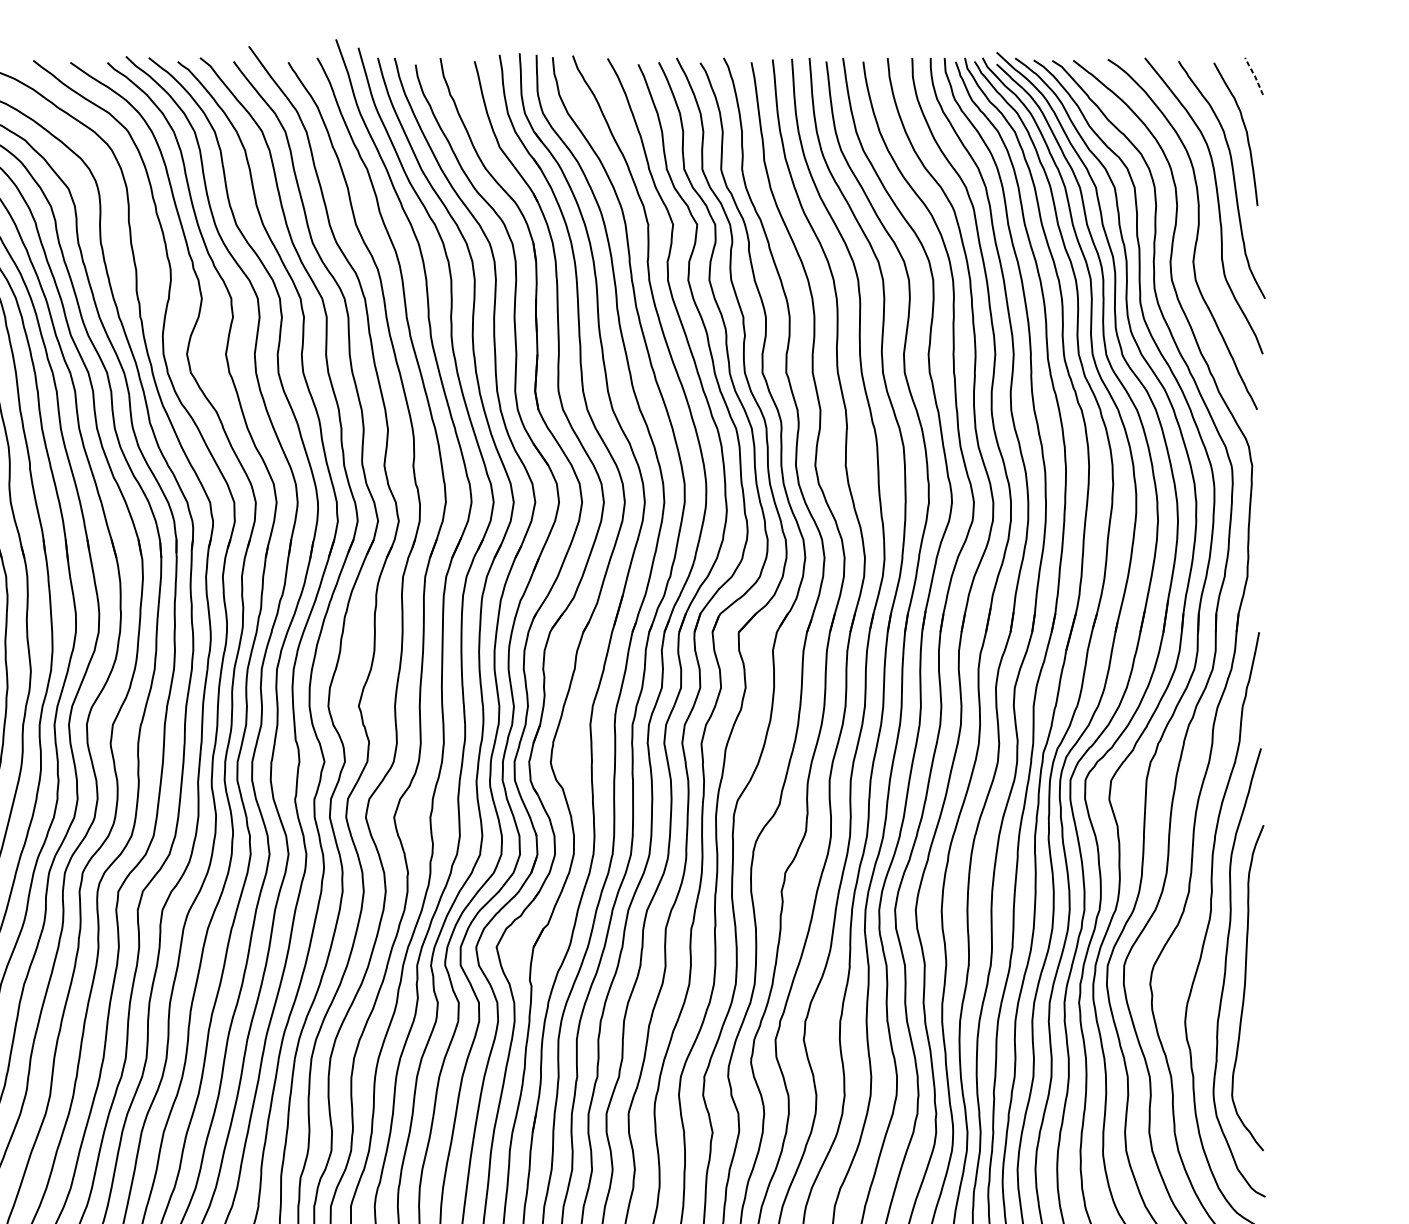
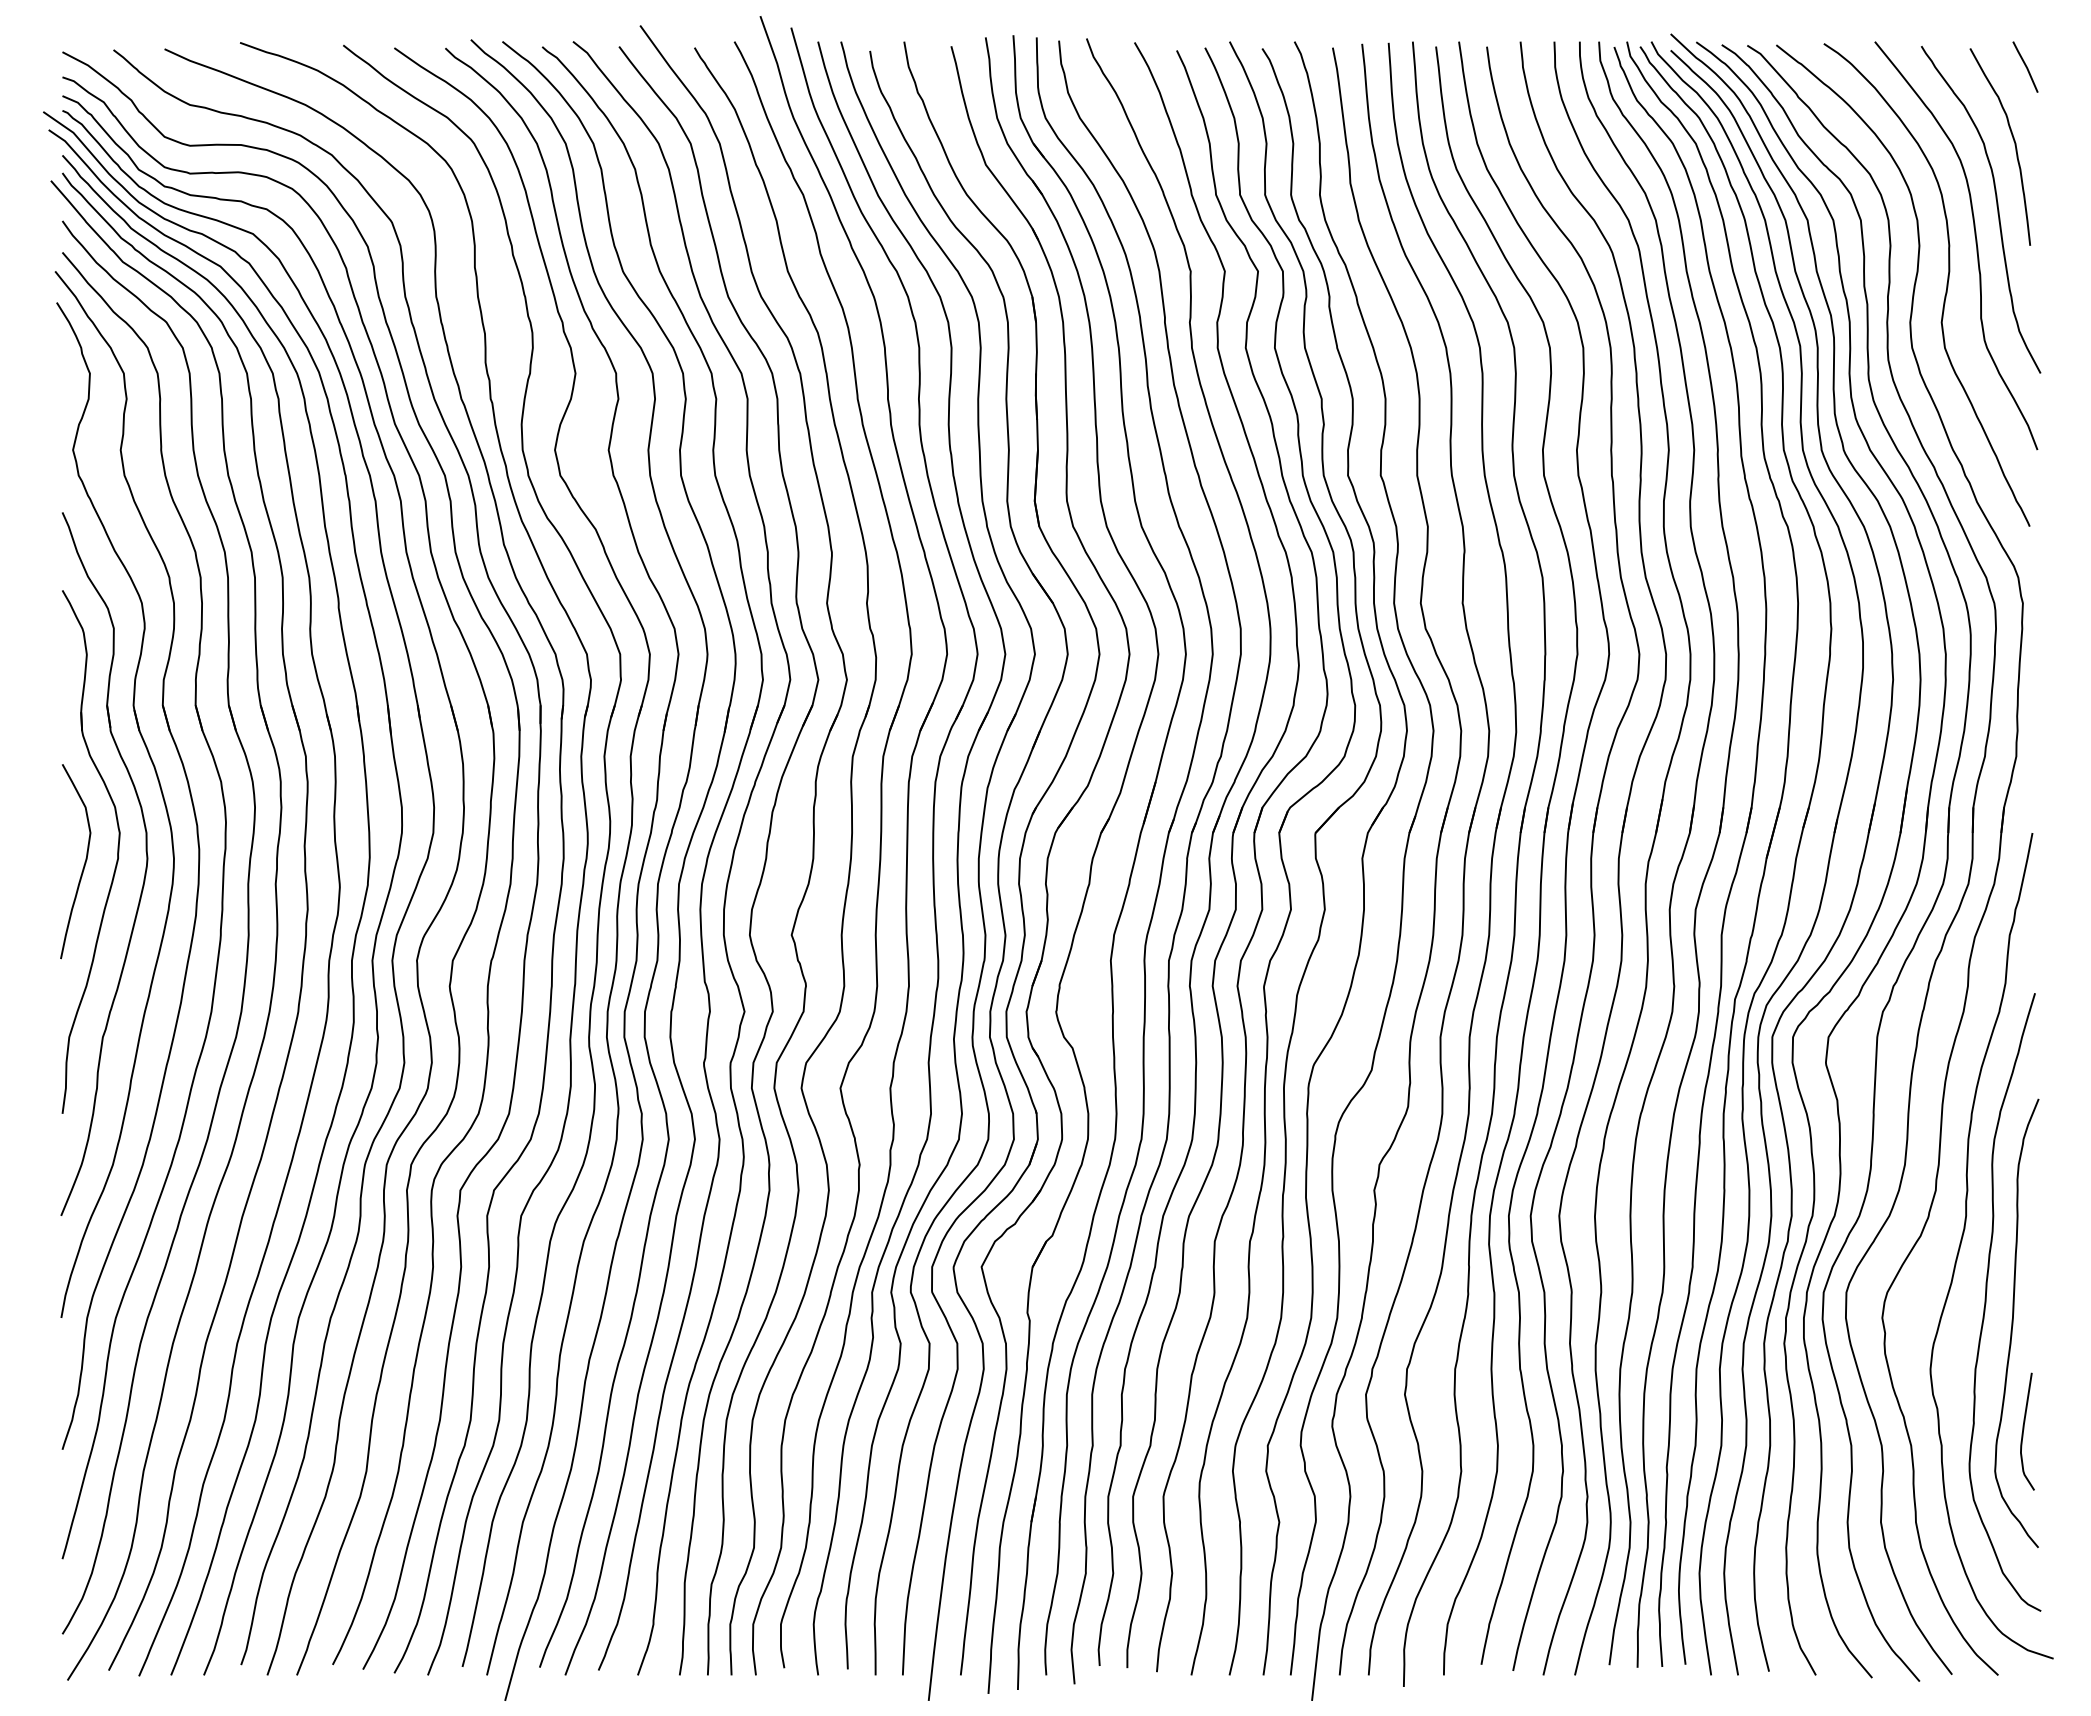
line: (1254, 75) -> (2026, 66), dashed -> solid
curve: (1253, 1065) -> (2024, 1429), added

